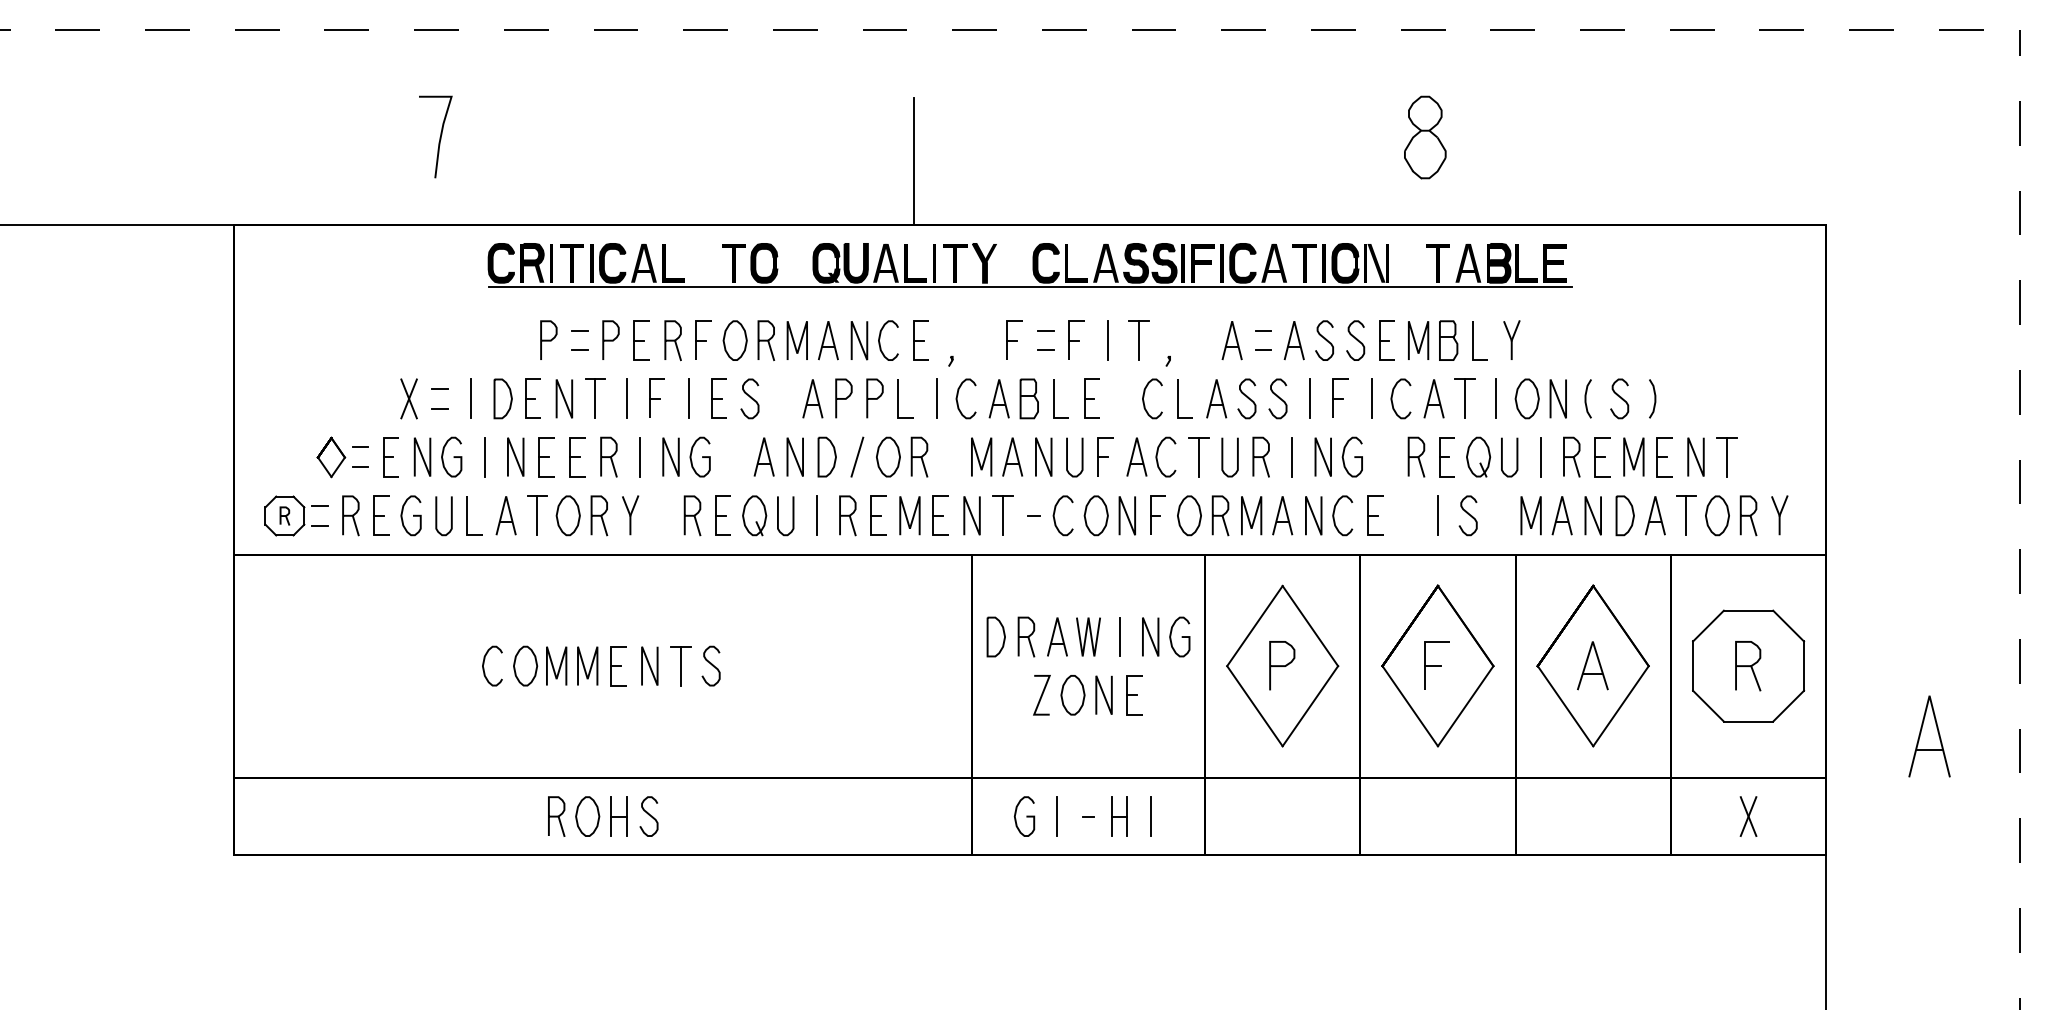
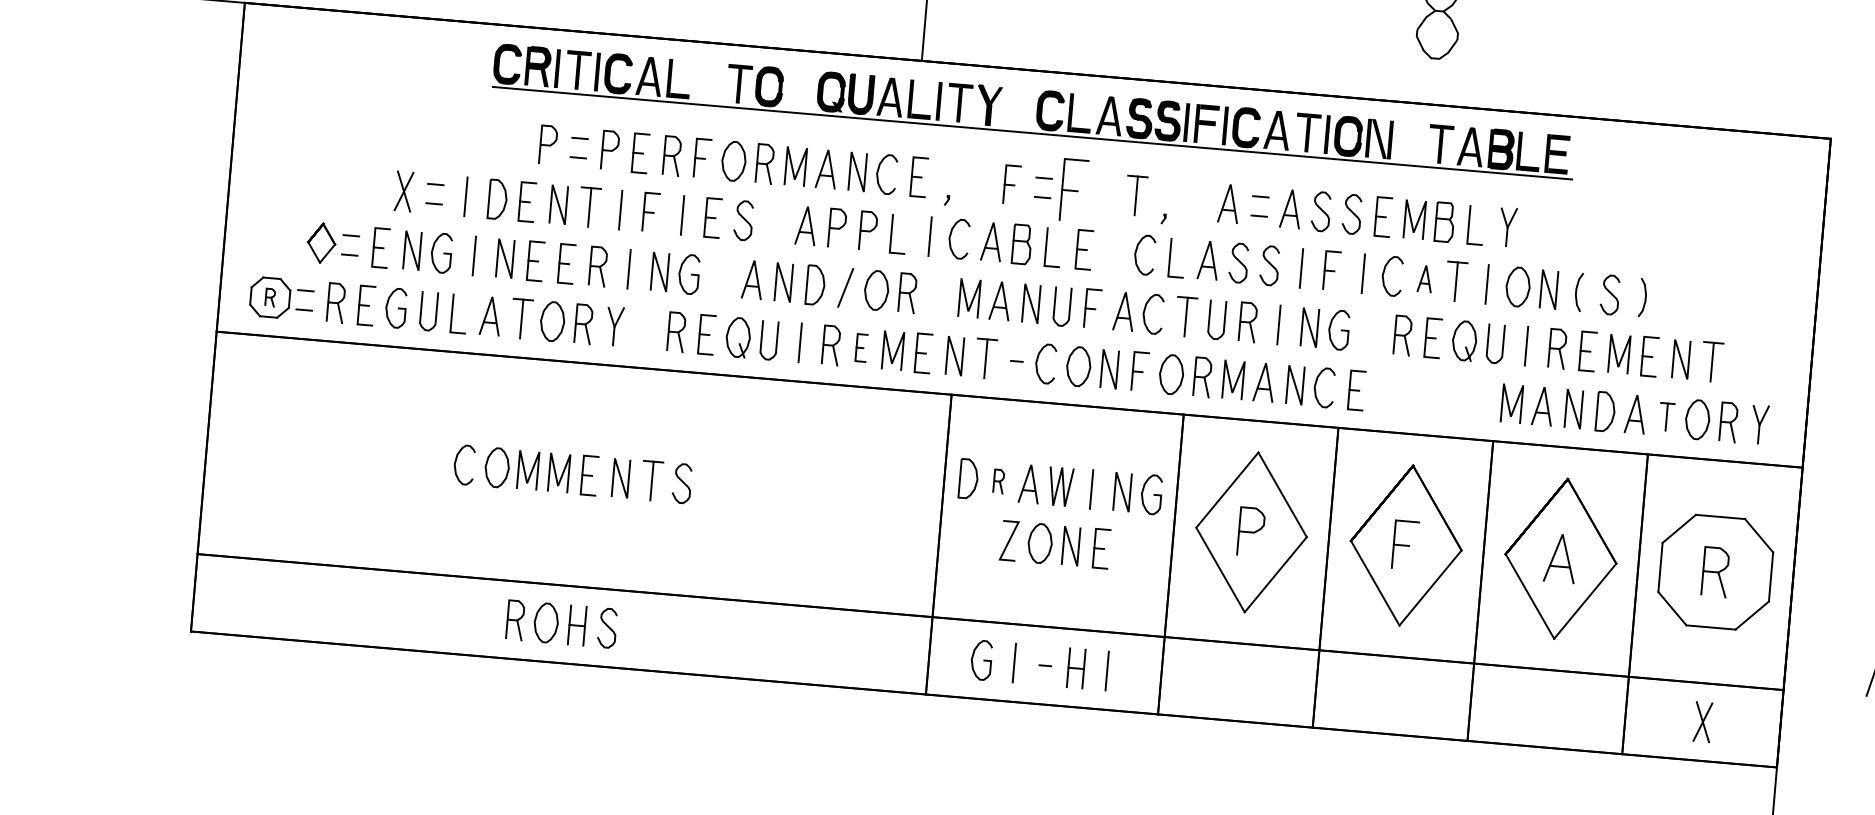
part: (1076, 339) -> (1074, 189), size x1.6
line: (1107, 340) -> (1104, 193), removed
part: (1433, 398) -> (1424, 278), size x0.7
curve: (1467, 514) -> (1448, 397), removed
part: (878, 515) -> (861, 347), size x0.7
line: (1437, 515) -> (1418, 395), removed
part: (1686, 515) -> (1666, 416), size x0.7
part: (1026, 636) -> (998, 481), size x0.6

